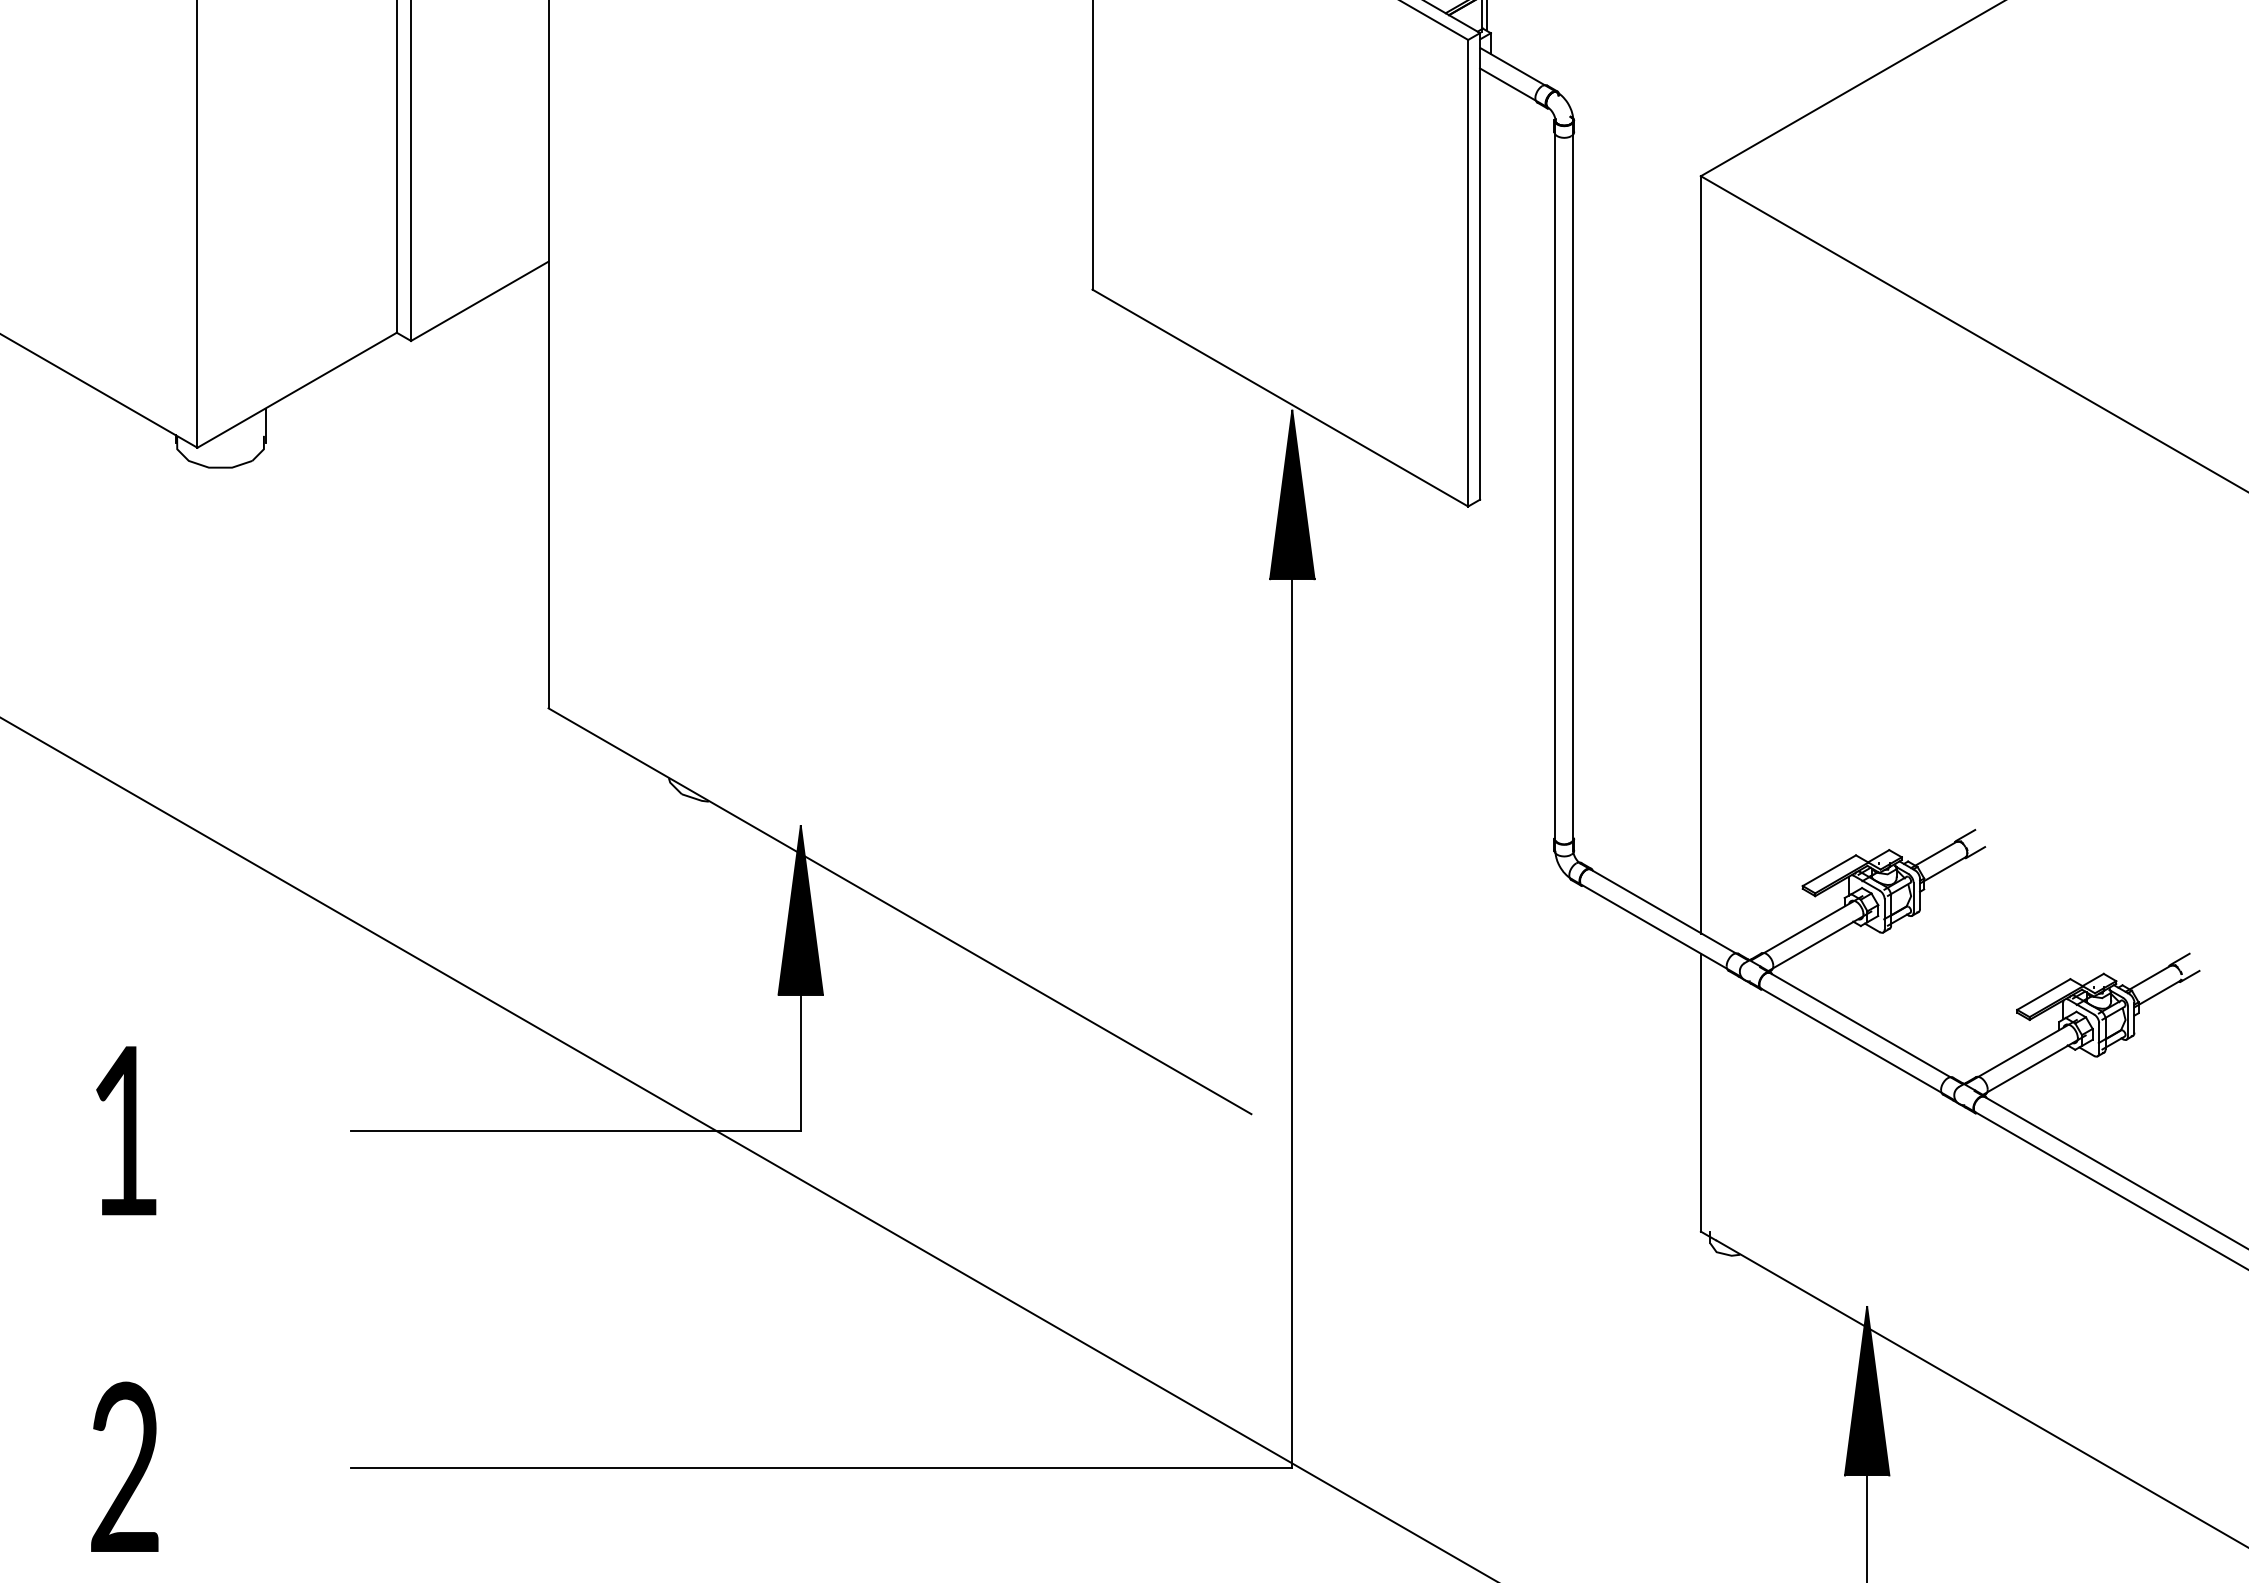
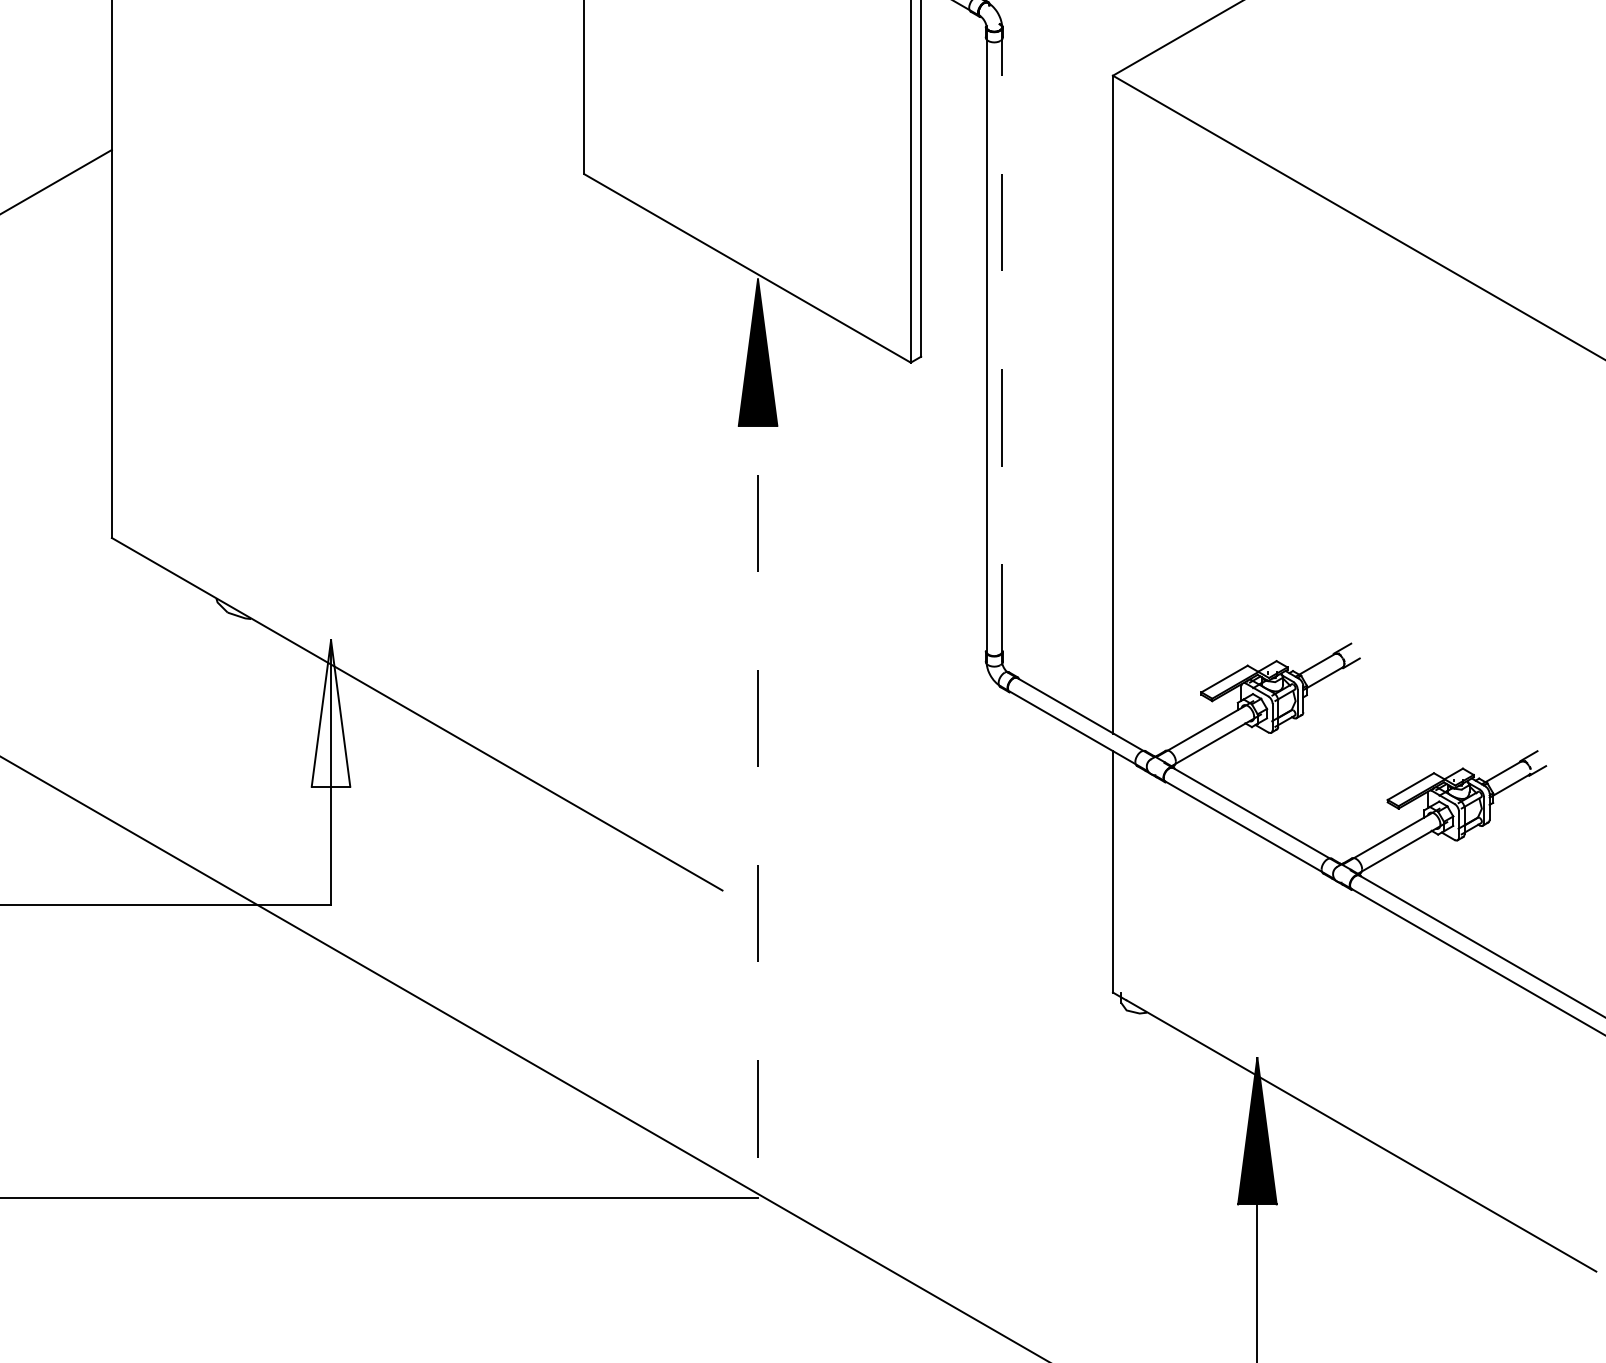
line: (1573, 485) -> (1002, 344), solid -> dashed
fill: (800, 910) -> (330, 713), removed
line: (1292, 939) -> (758, 738), solid -> dashed

